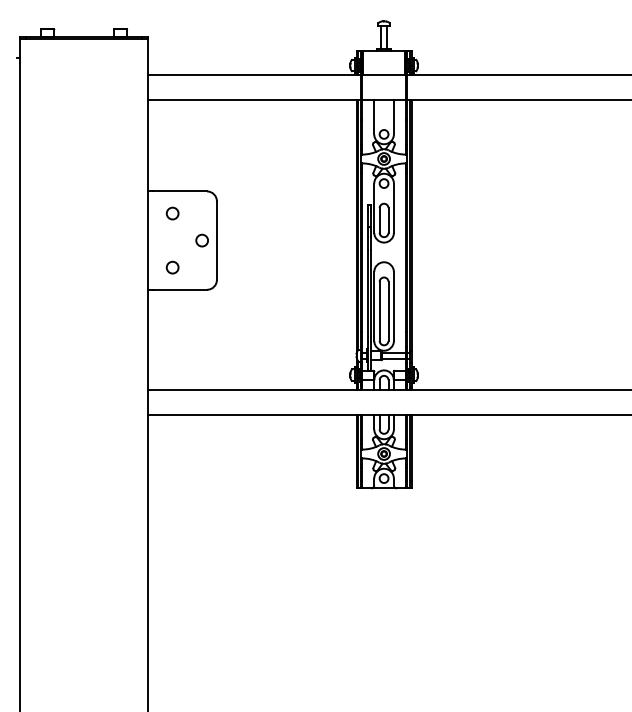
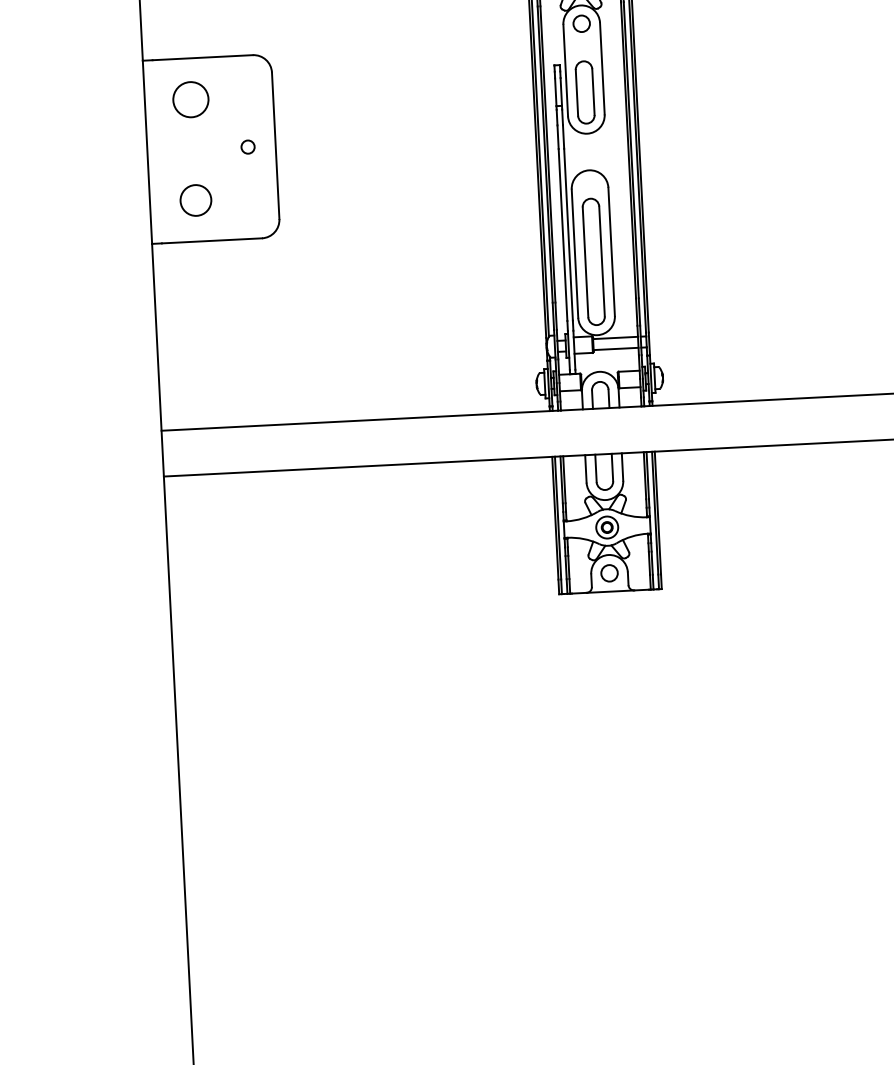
circle: (172, 213) -> (190, 99), size x1.6
circle: (201, 240) -> (246, 147), size x0.6
circle: (172, 267) -> (195, 200), size x1.4

